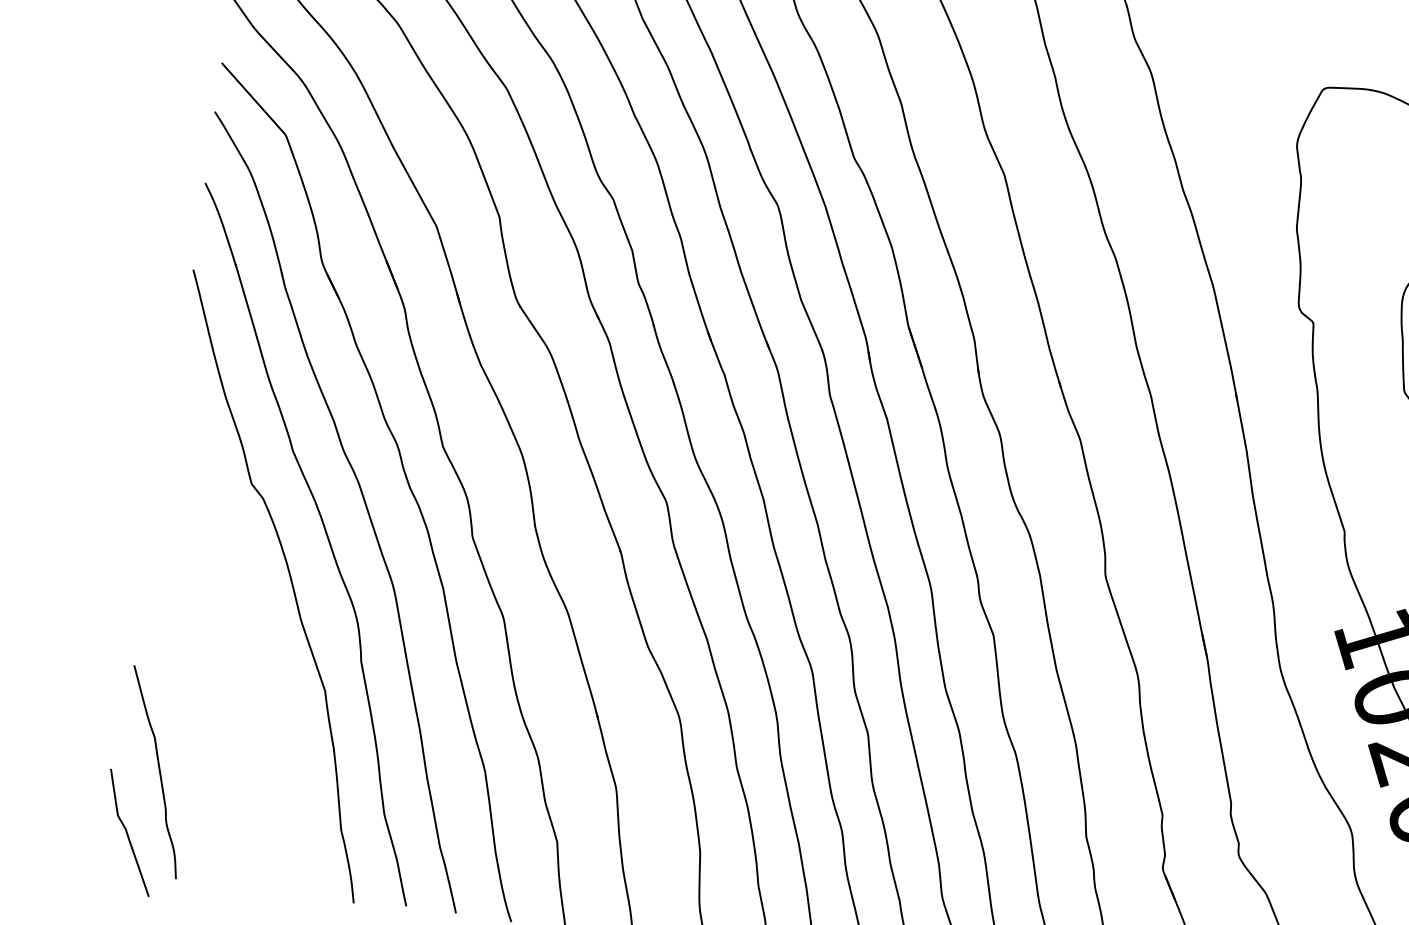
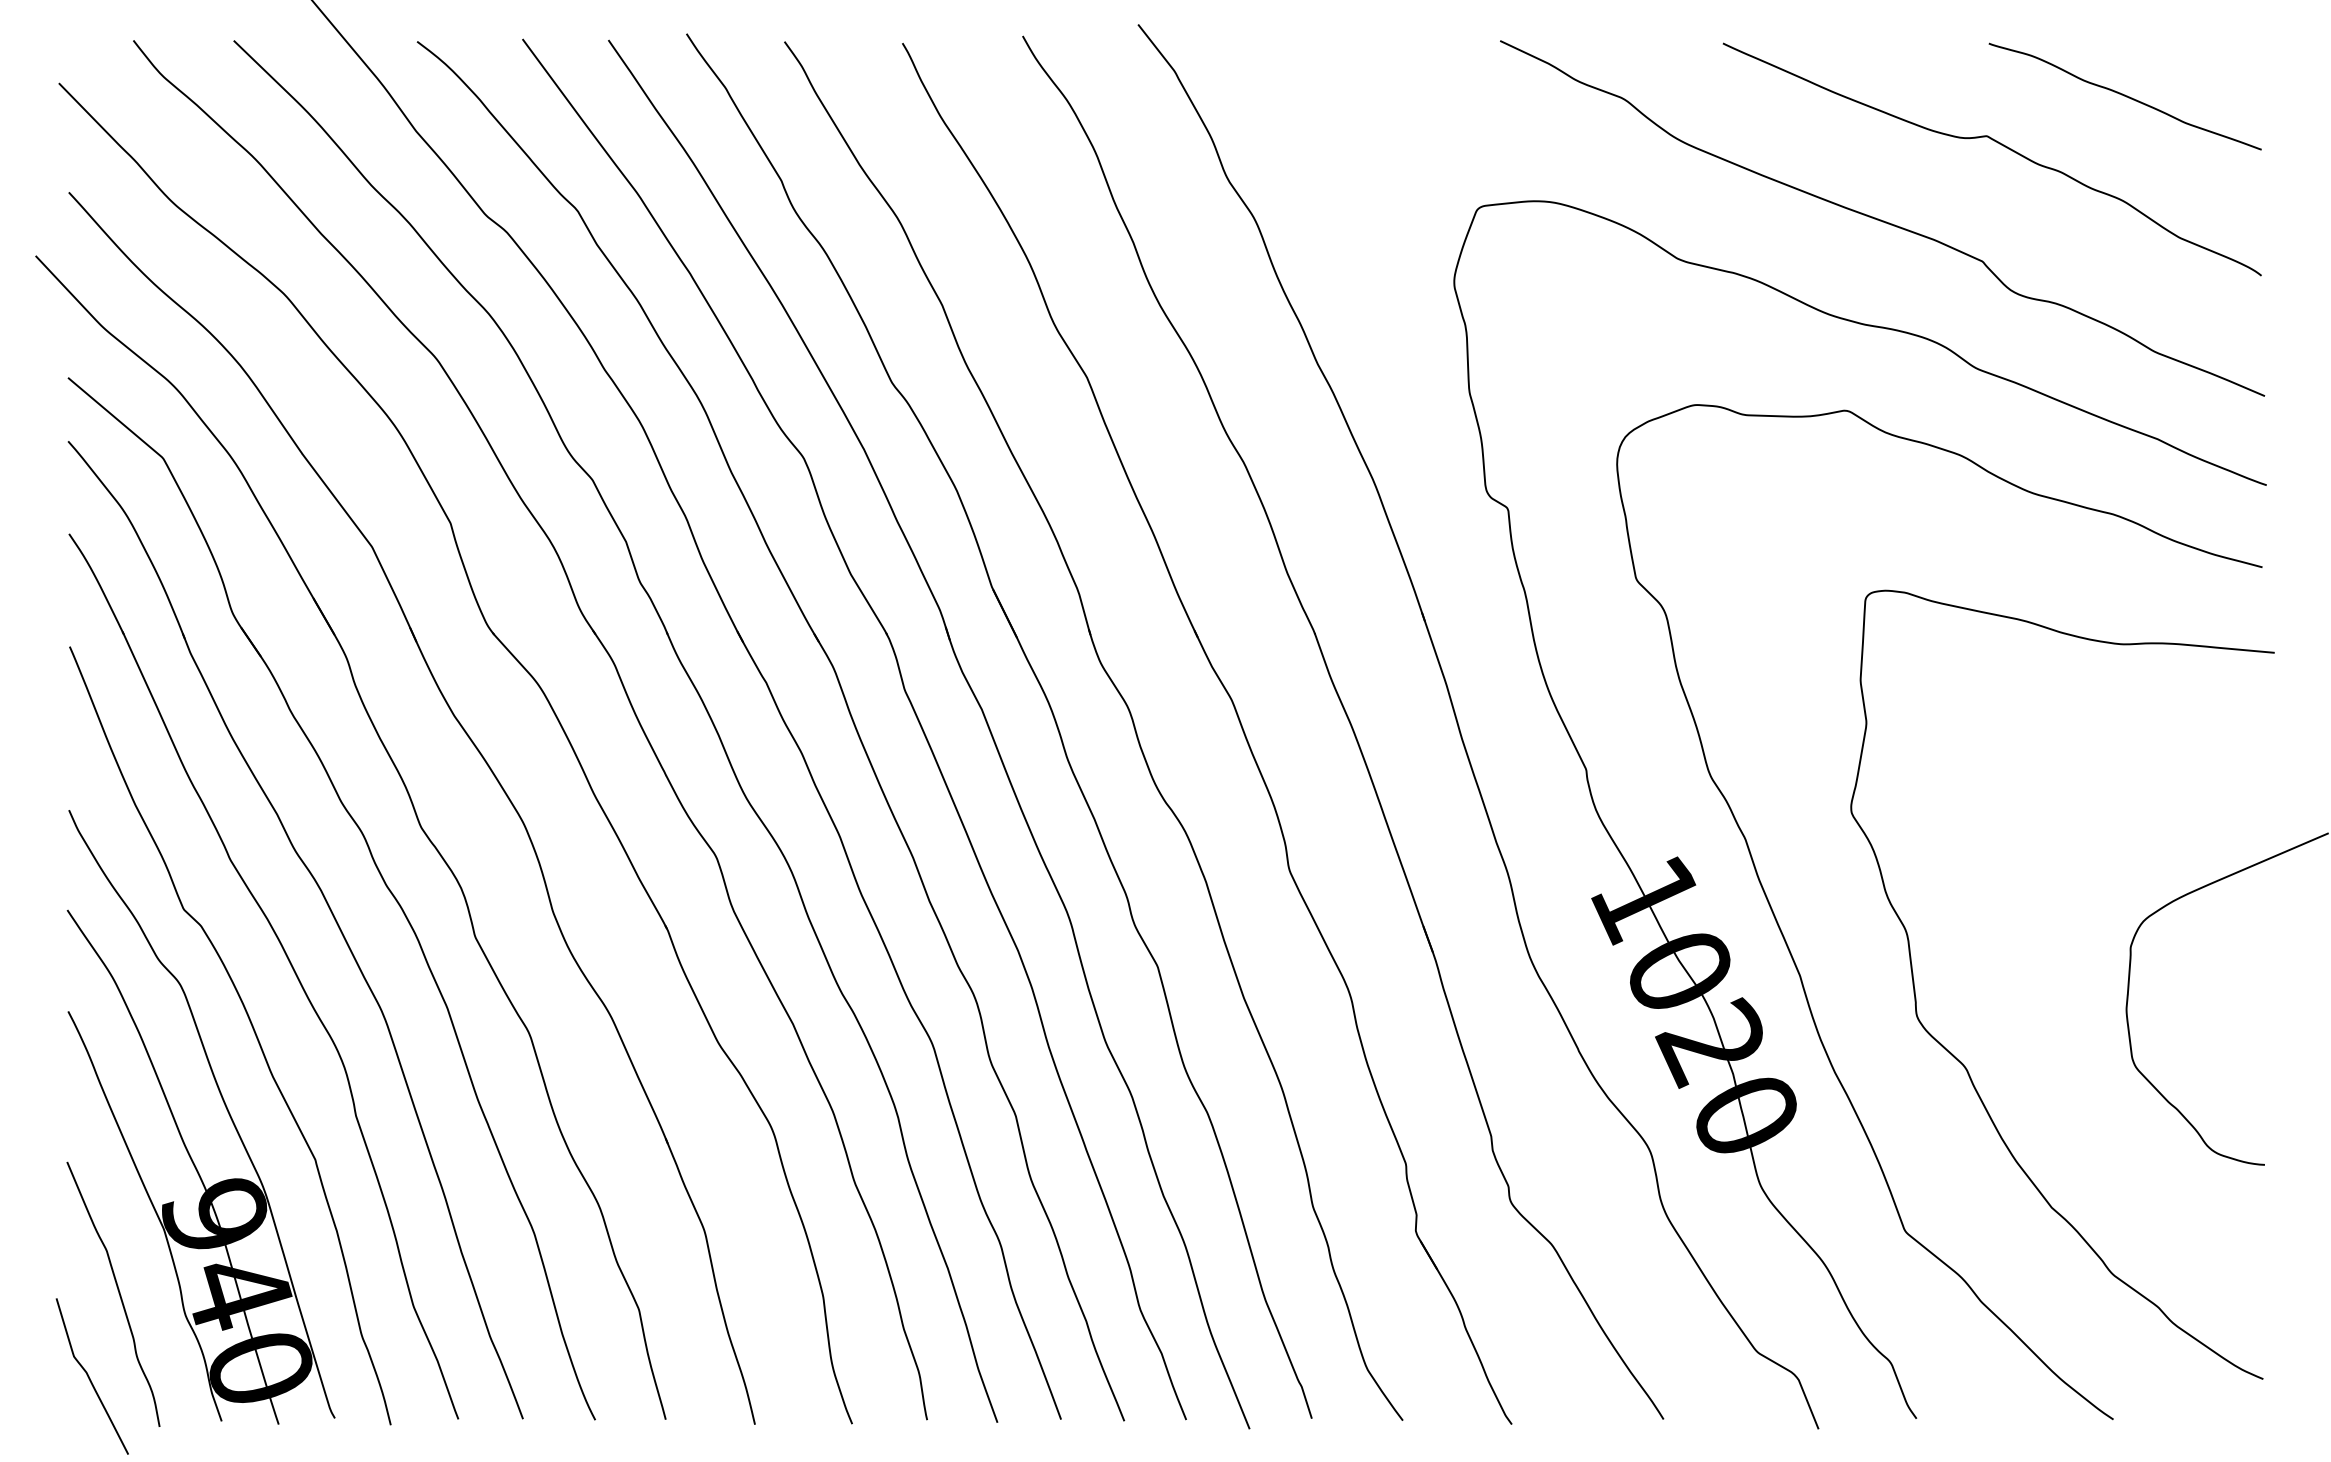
part: (223, 650) -> (178, 1126), added

